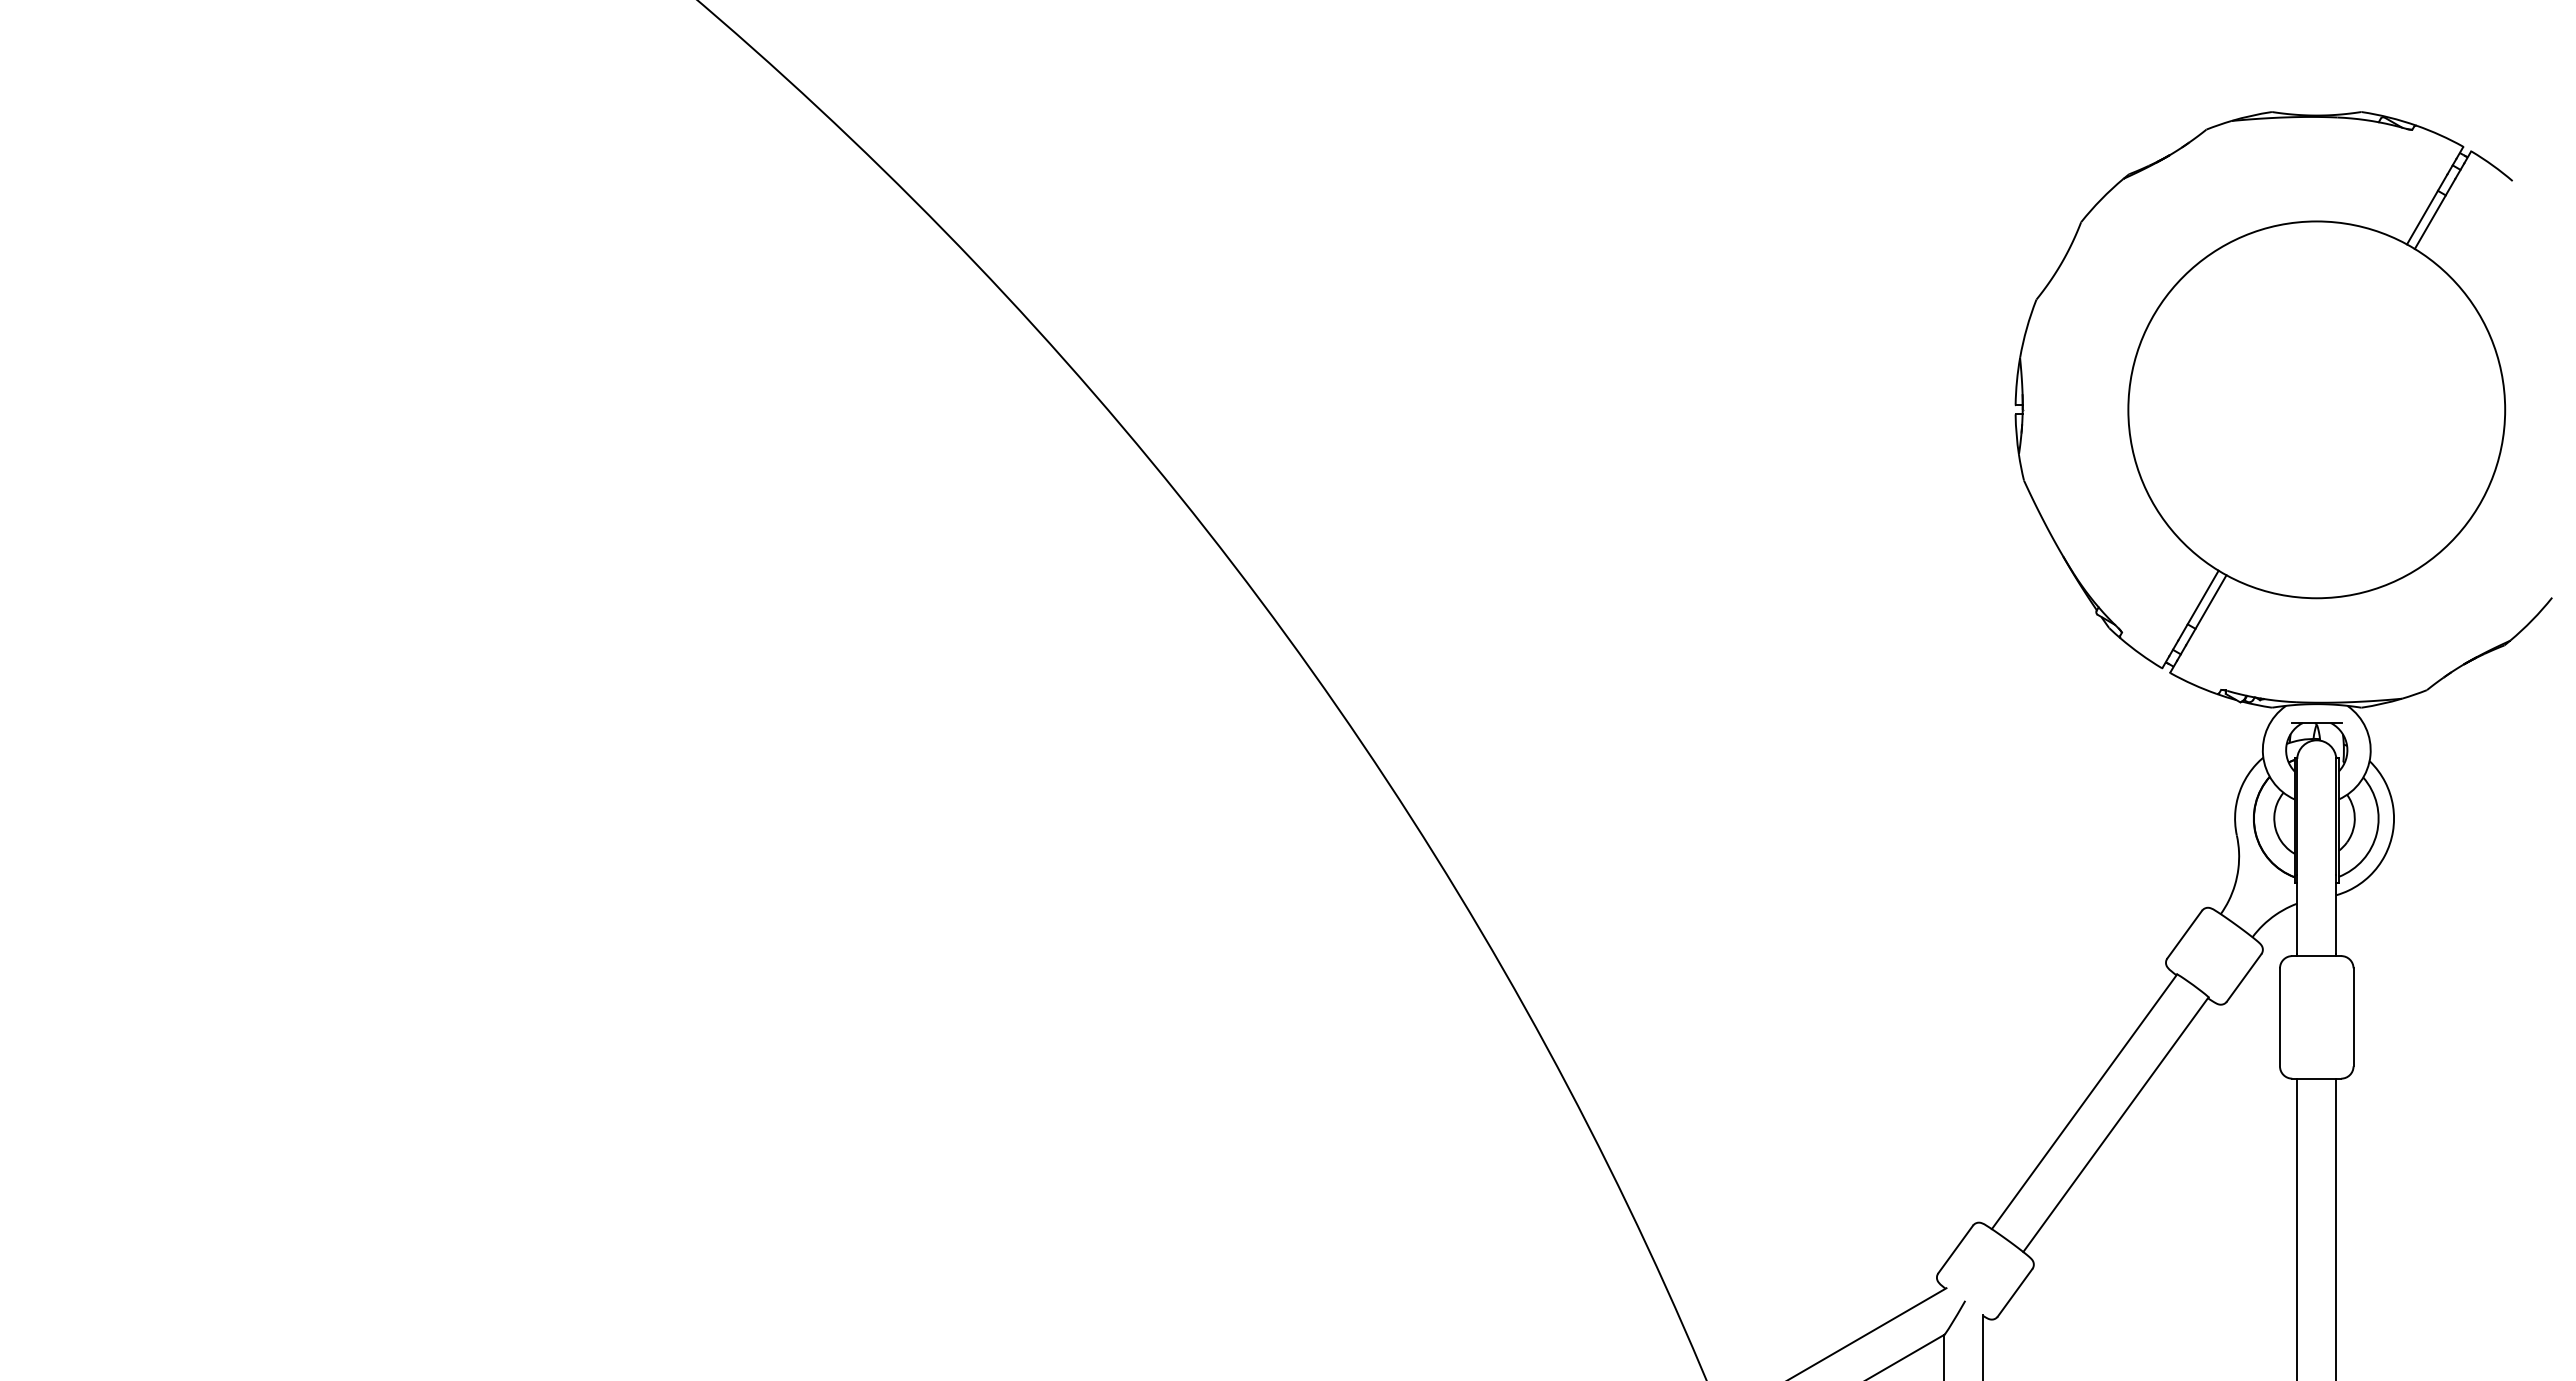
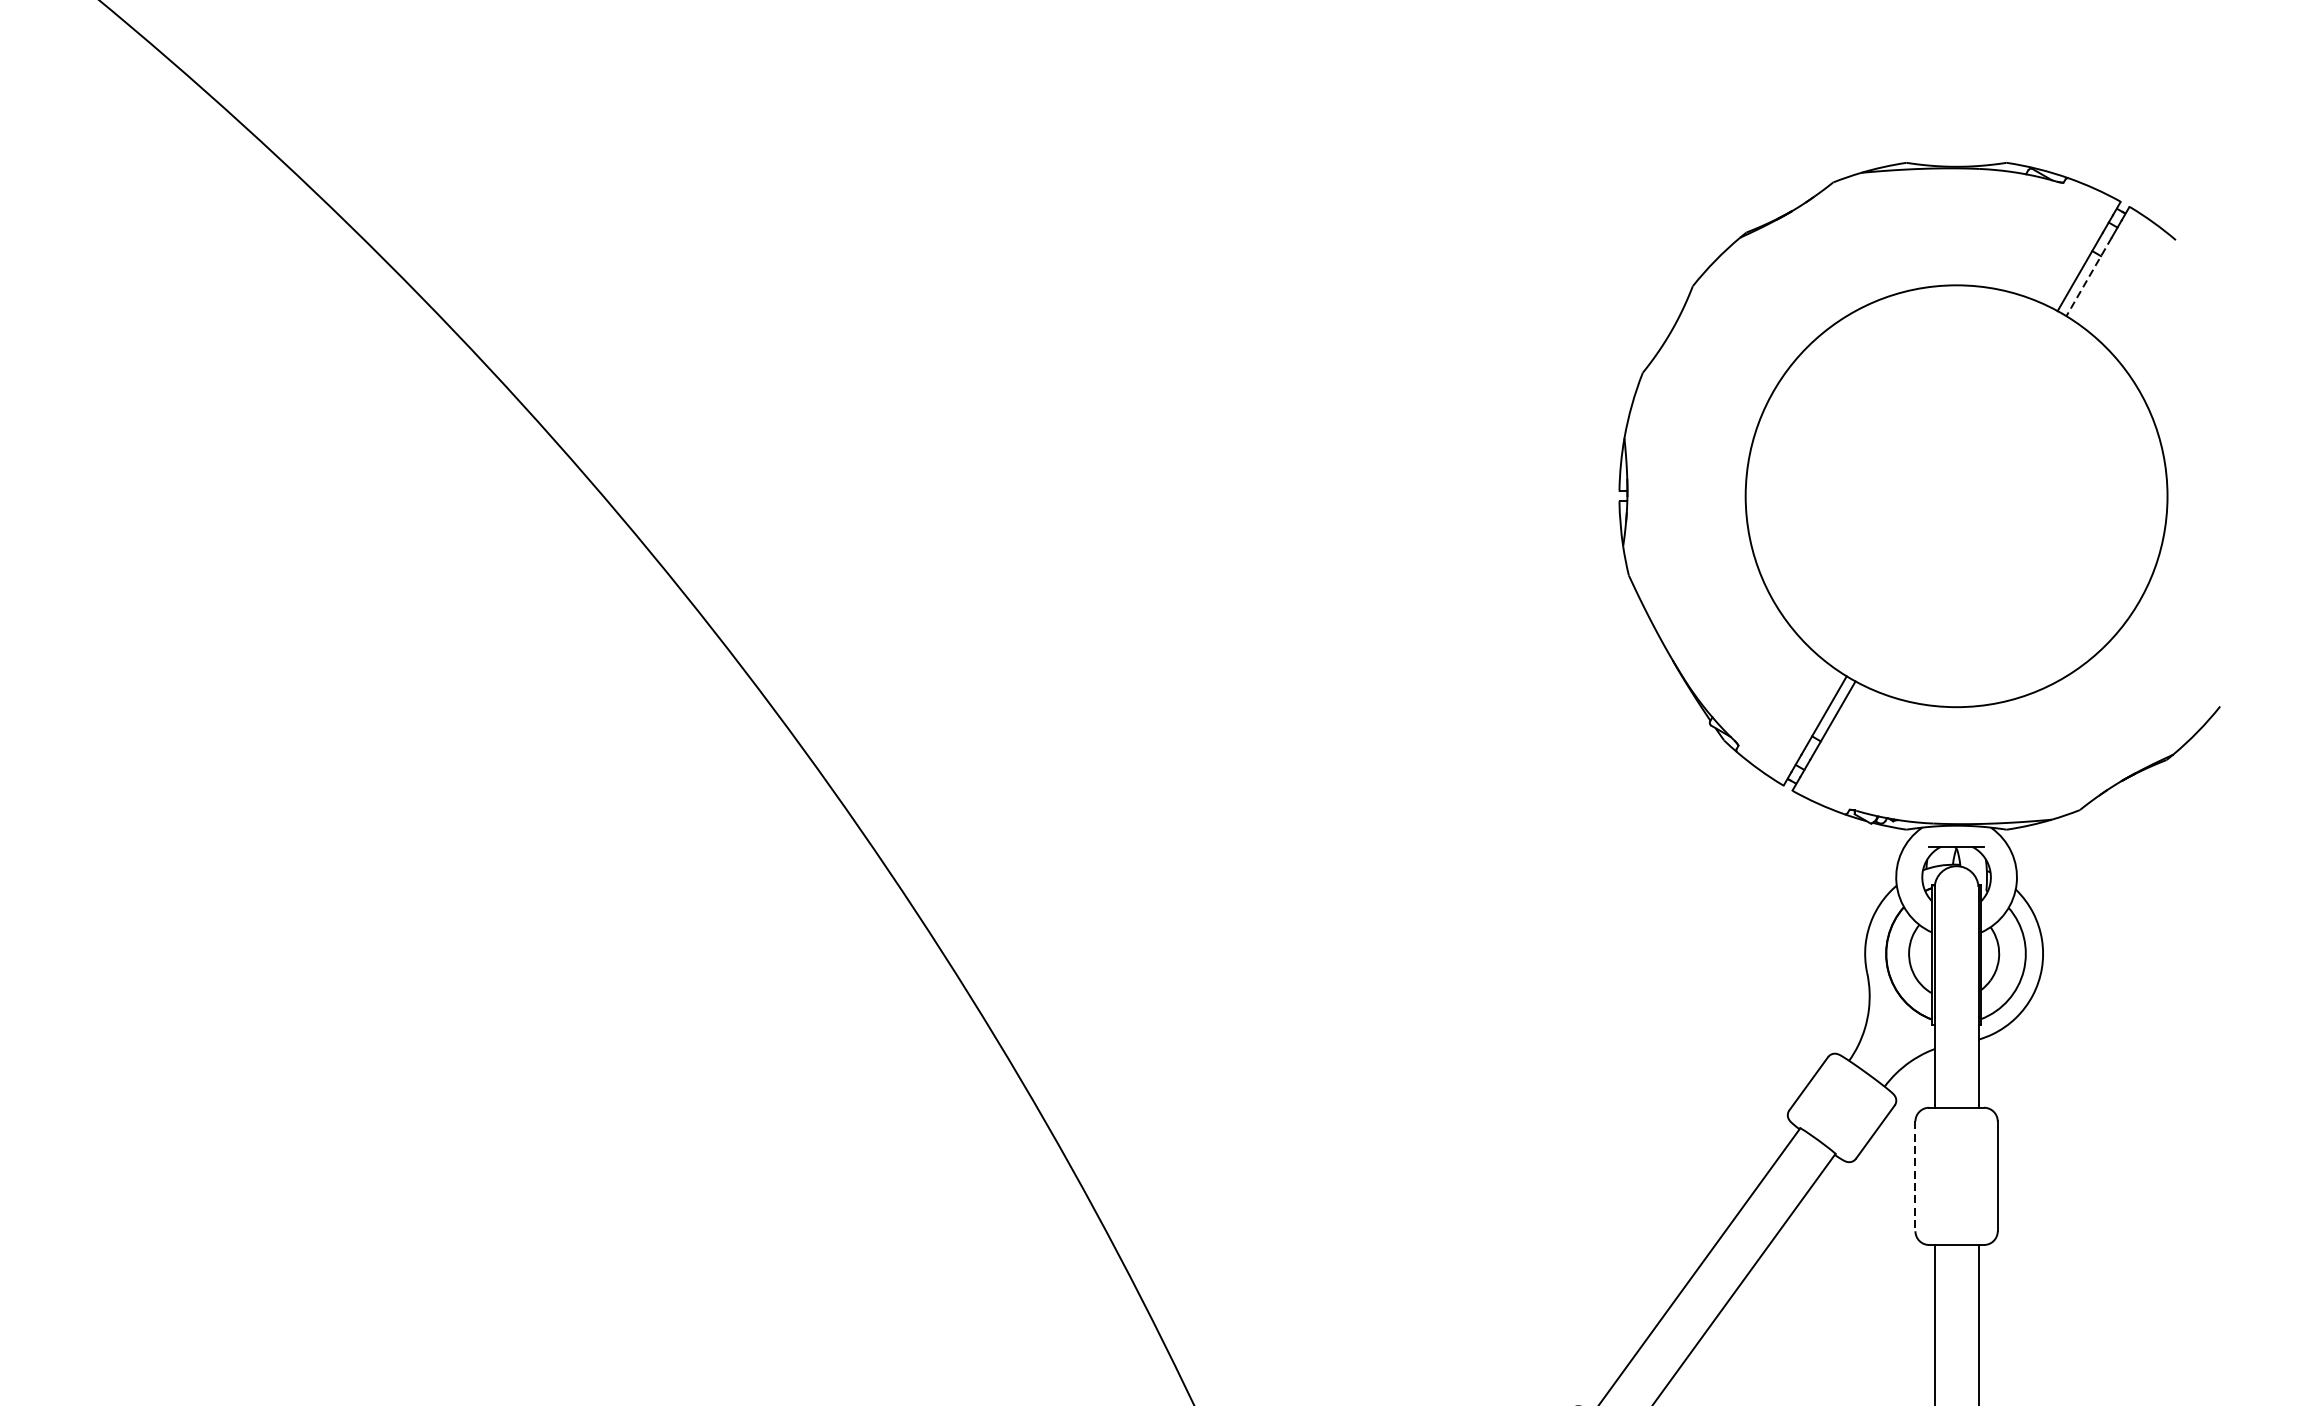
line: (2434, 214) -> (2088, 277), solid -> dashed
line: (2280, 1017) -> (1915, 1176), solid -> dashed

